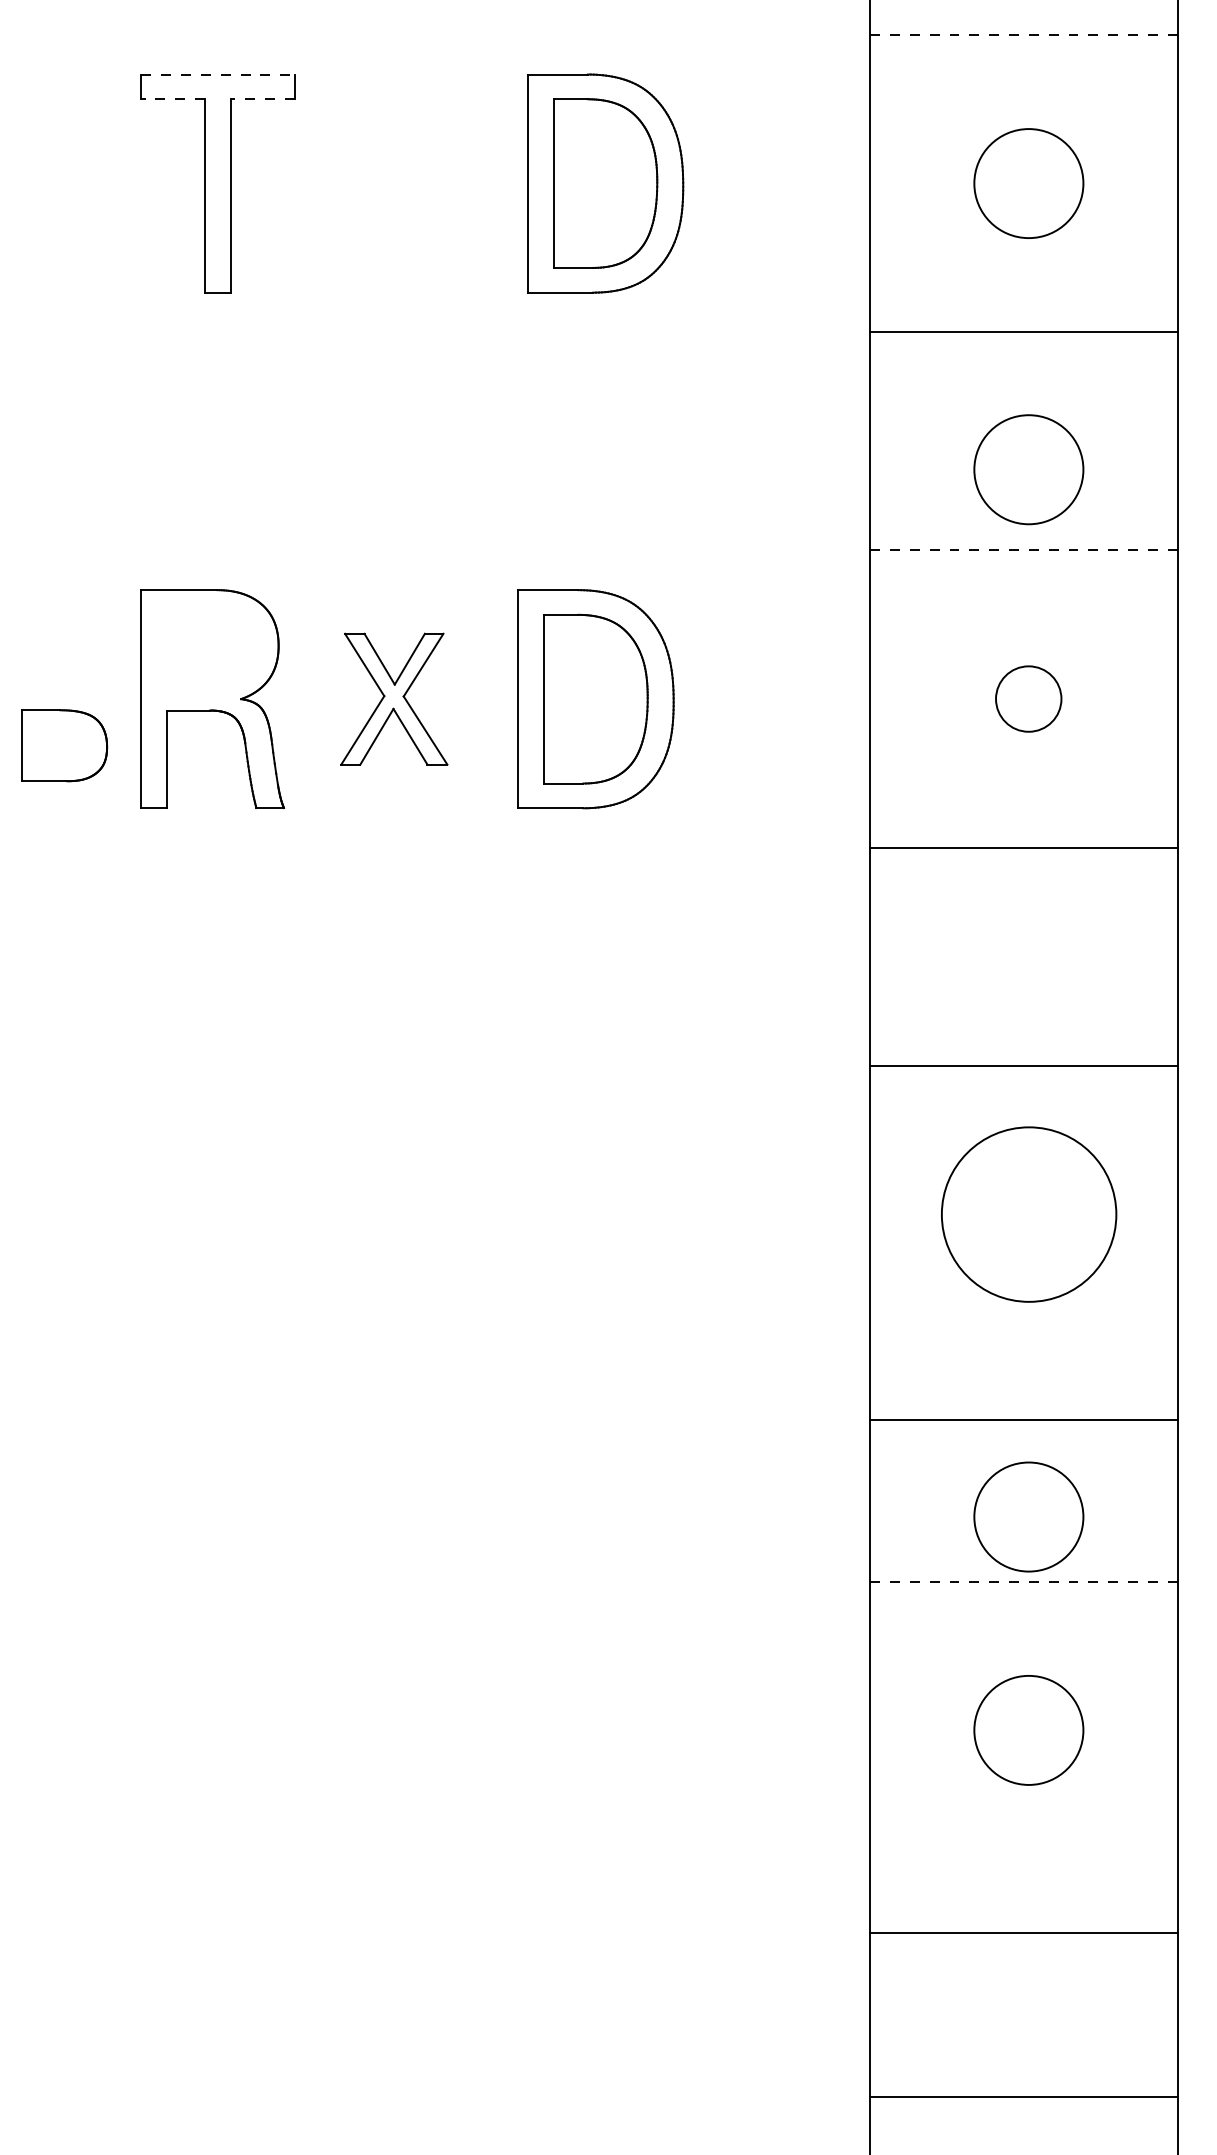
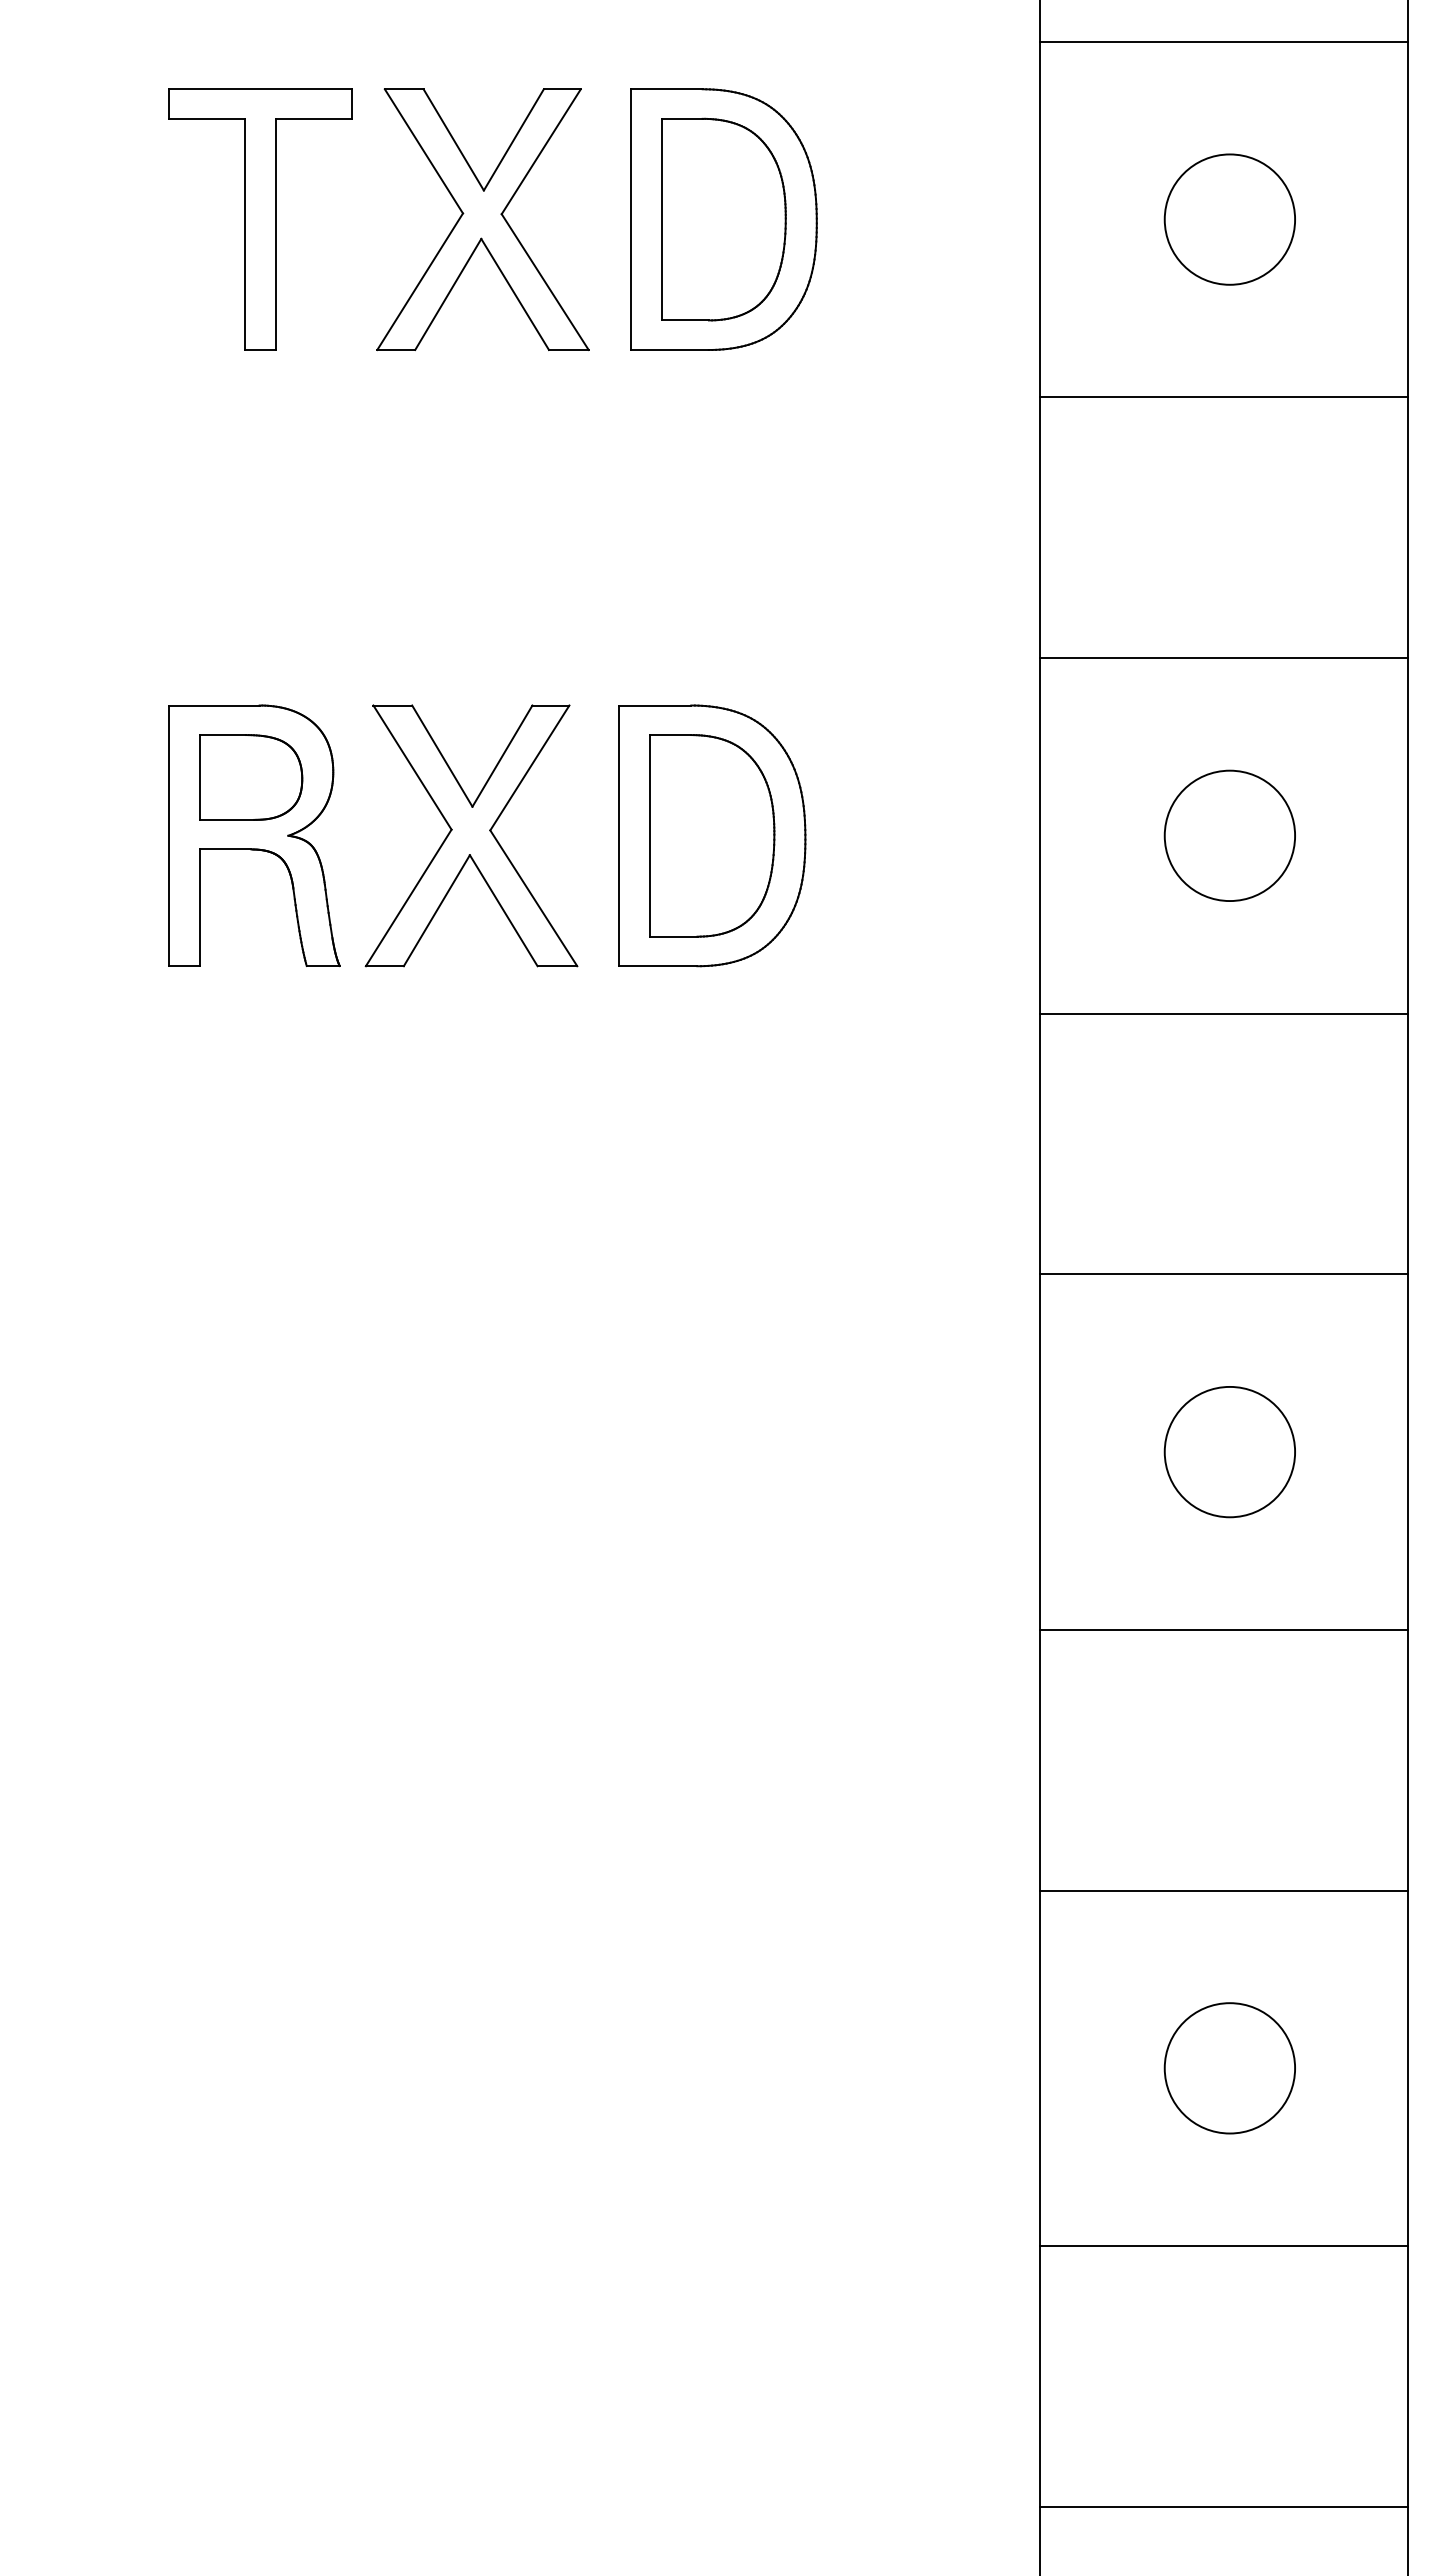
line: (1024, 34) -> (1224, 41), dashed -> solid
line: (217, 74) -> (260, 89), dashed -> solid
line: (172, 98) -> (206, 118), dashed -> solid
line: (262, 98) -> (313, 118), dashed -> solid
part: (403, 183) -> (482, 219), added
circle: (1028, 469) -> (1229, 561), removed
line: (1024, 550) -> (1224, 658), dashed -> solid
part: (394, 698) -> (471, 835), size x1.67
circle: (1028, 698) -> (1229, 835), size x1.67
part: (64, 745) -> (251, 777), moved
circle: (1028, 1215) -> (1229, 1452), size x0.62
line: (1023, 1419) -> (1223, 1629), moved
circle: (1028, 1517) -> (1229, 1813), removed
line: (1024, 1581) -> (1224, 1890), dashed -> solid
line: (1023, 1933) -> (1223, 2246), moved

